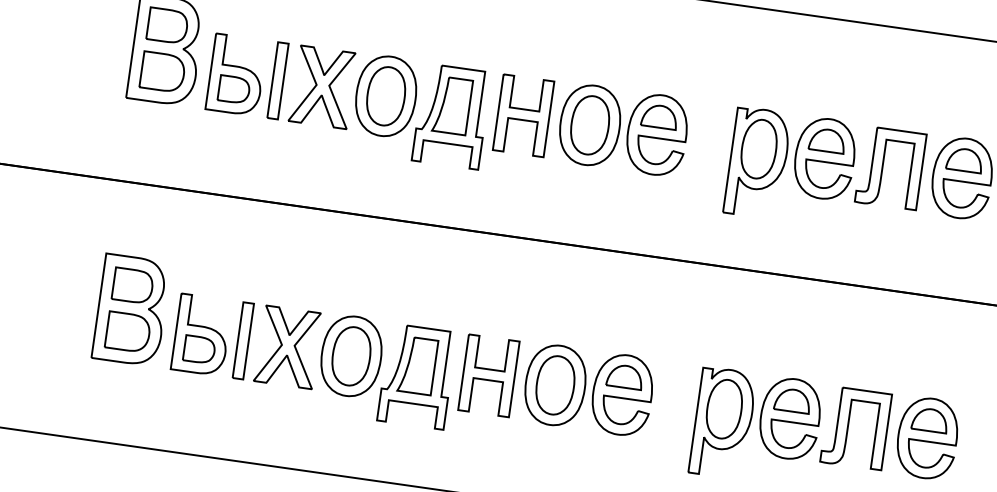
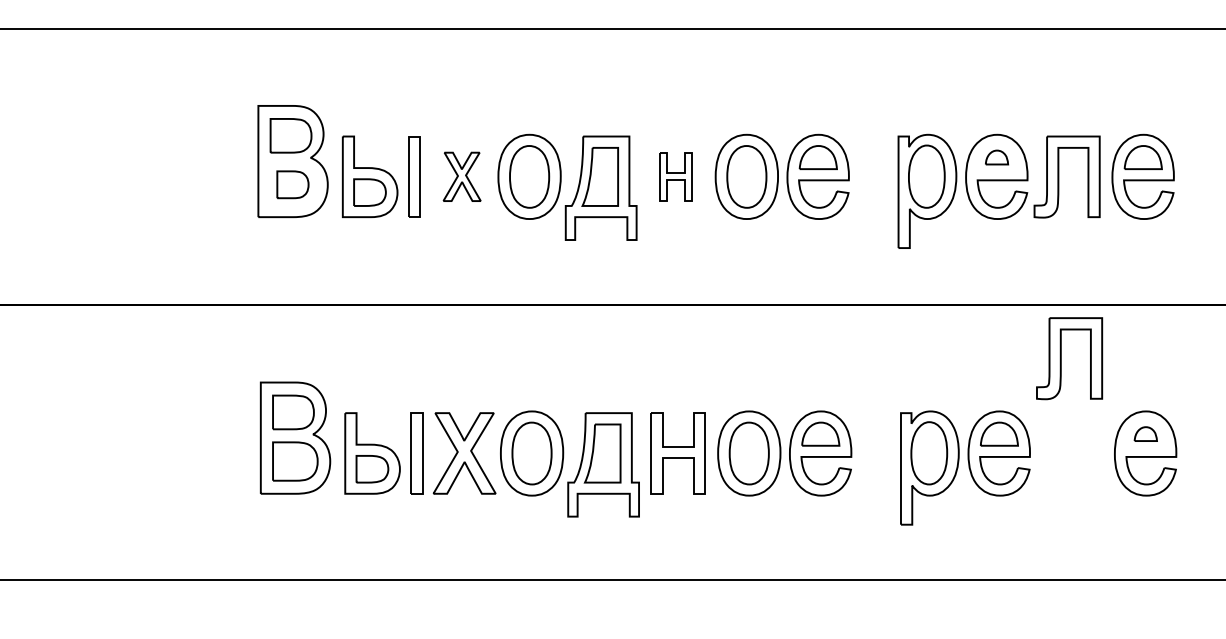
part: (162, 71) -> (292, 184), size x0.7
part: (322, 86) -> (461, 176), size x0.6
part: (523, 115) -> (675, 176), size x0.6
part: (827, 140) -> (996, 157), size x0.6
part: (930, 419) -> (1145, 433), size x0.6
part: (848, 427) -> (1061, 358), moved

